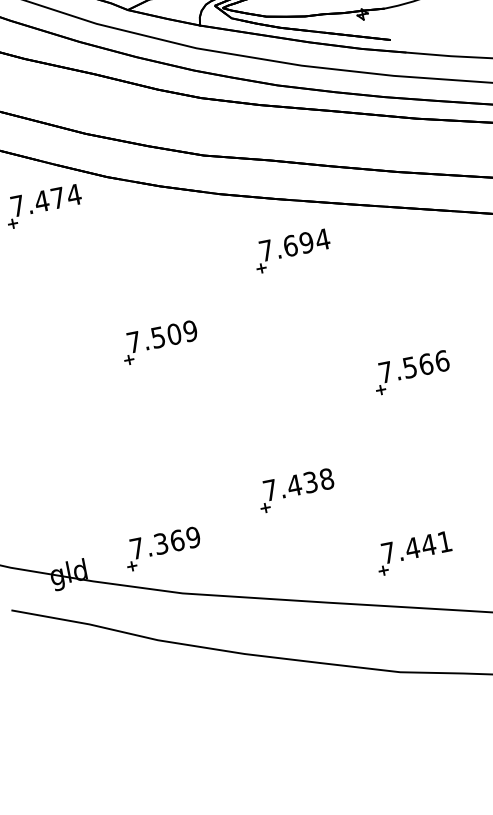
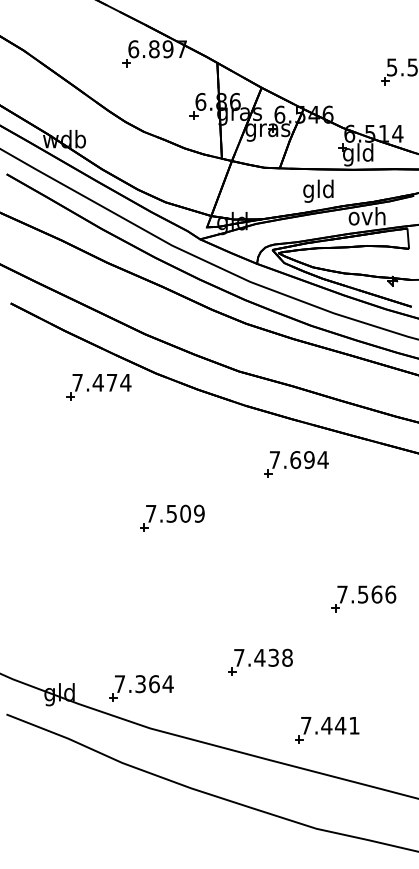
part: (411, 372) -> (363, 598), moved
text: (192, 538) -> (167, 684), 7.369 -> 7.364
part: (414, 553) -> (327, 730), moved

